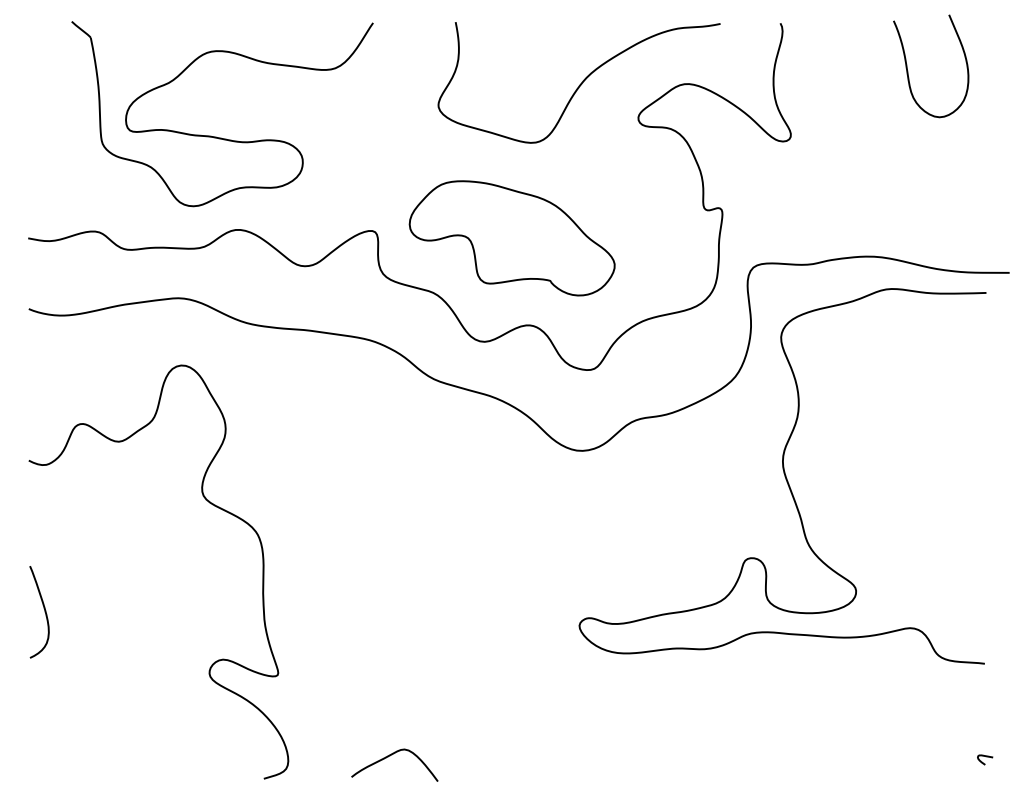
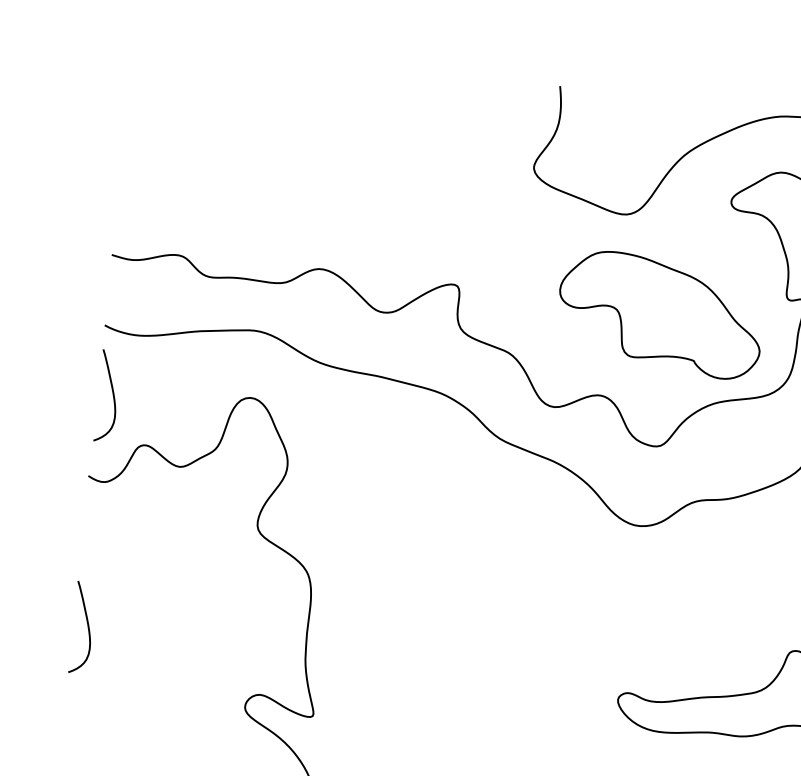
part: (216, 136) -> (309, 174), removed
part: (511, 238) -> (659, 314), moved
curve: (44, 379) -> (112, 397), added

